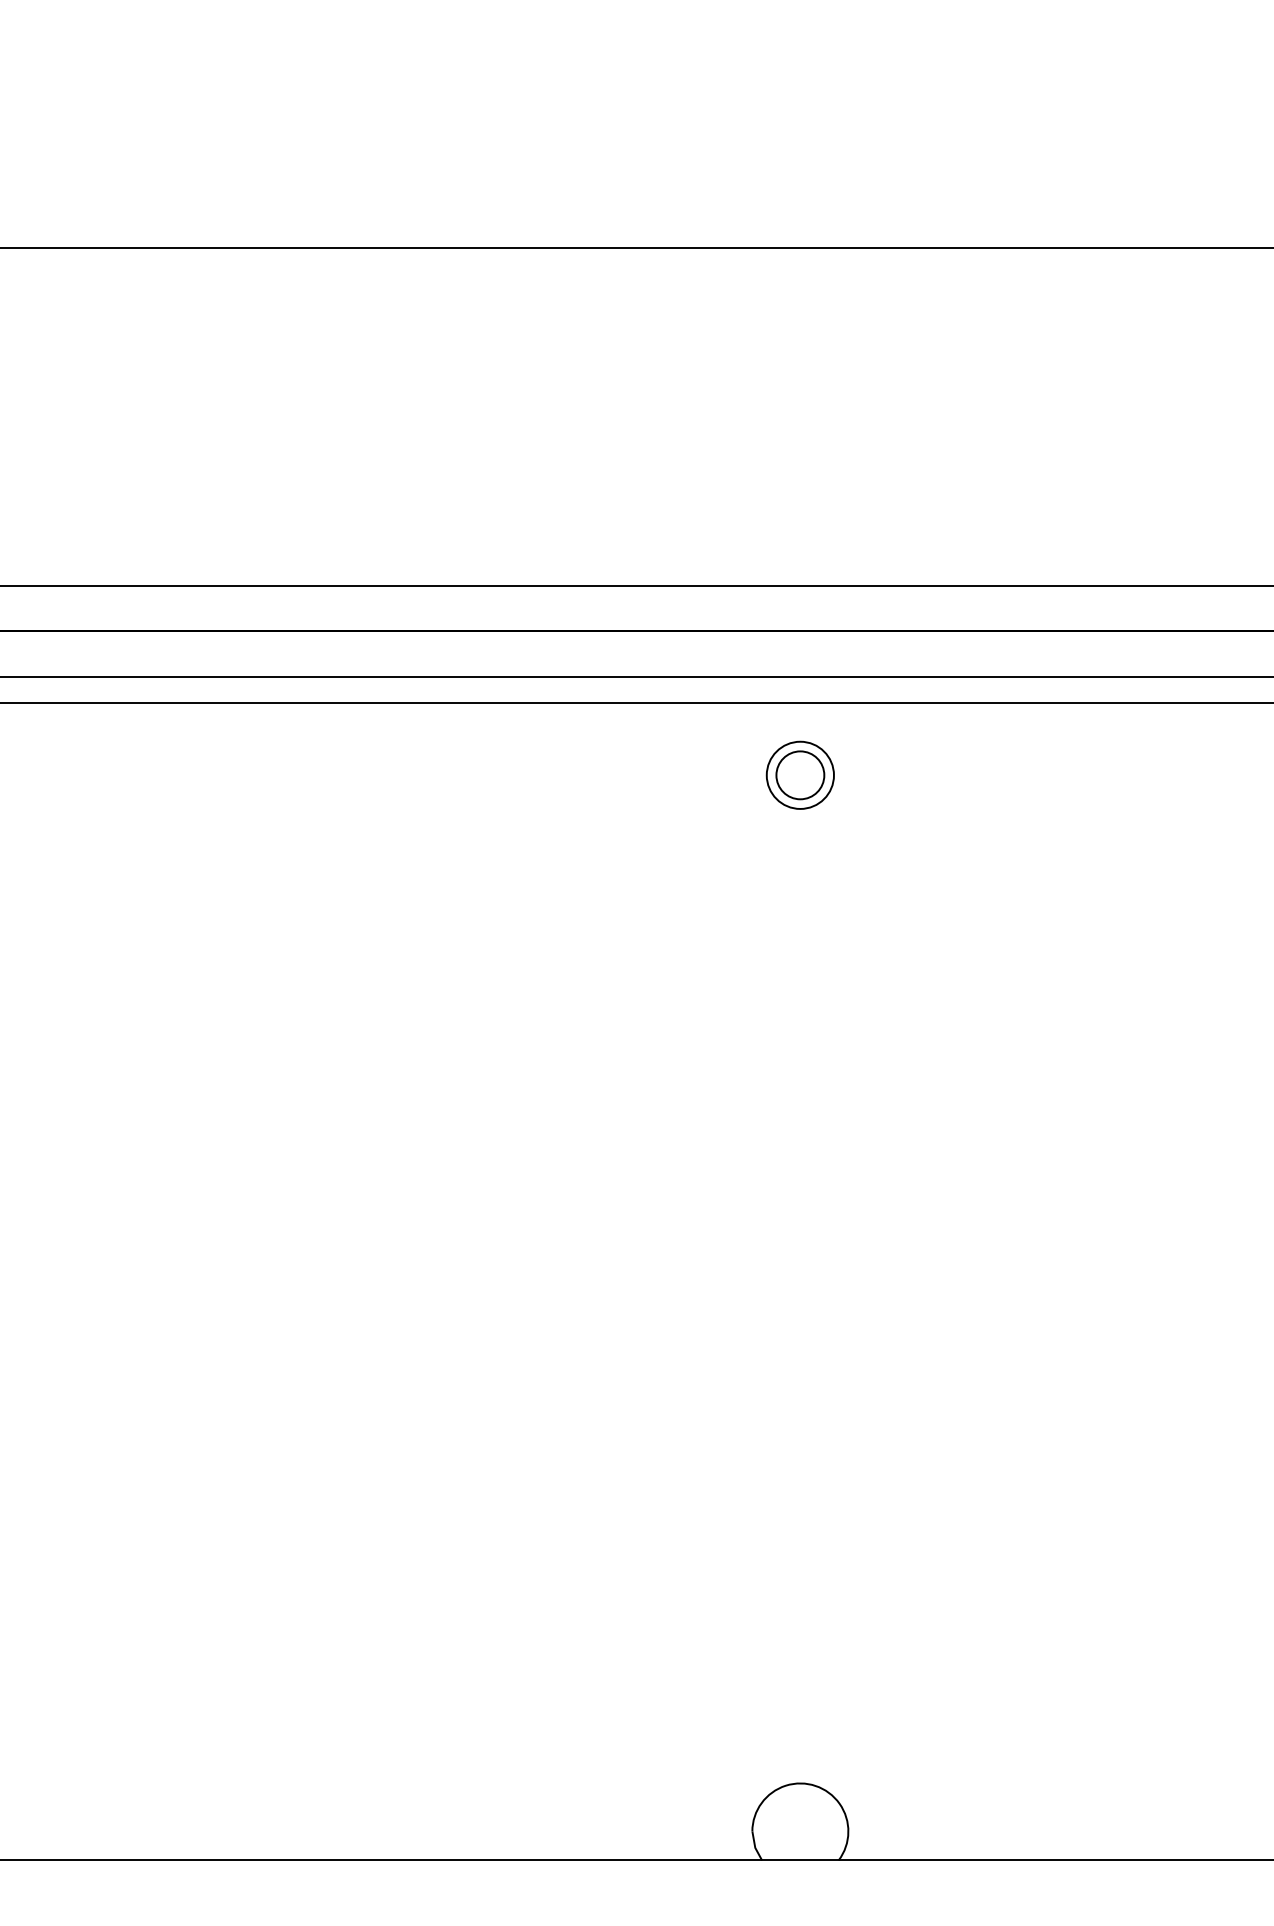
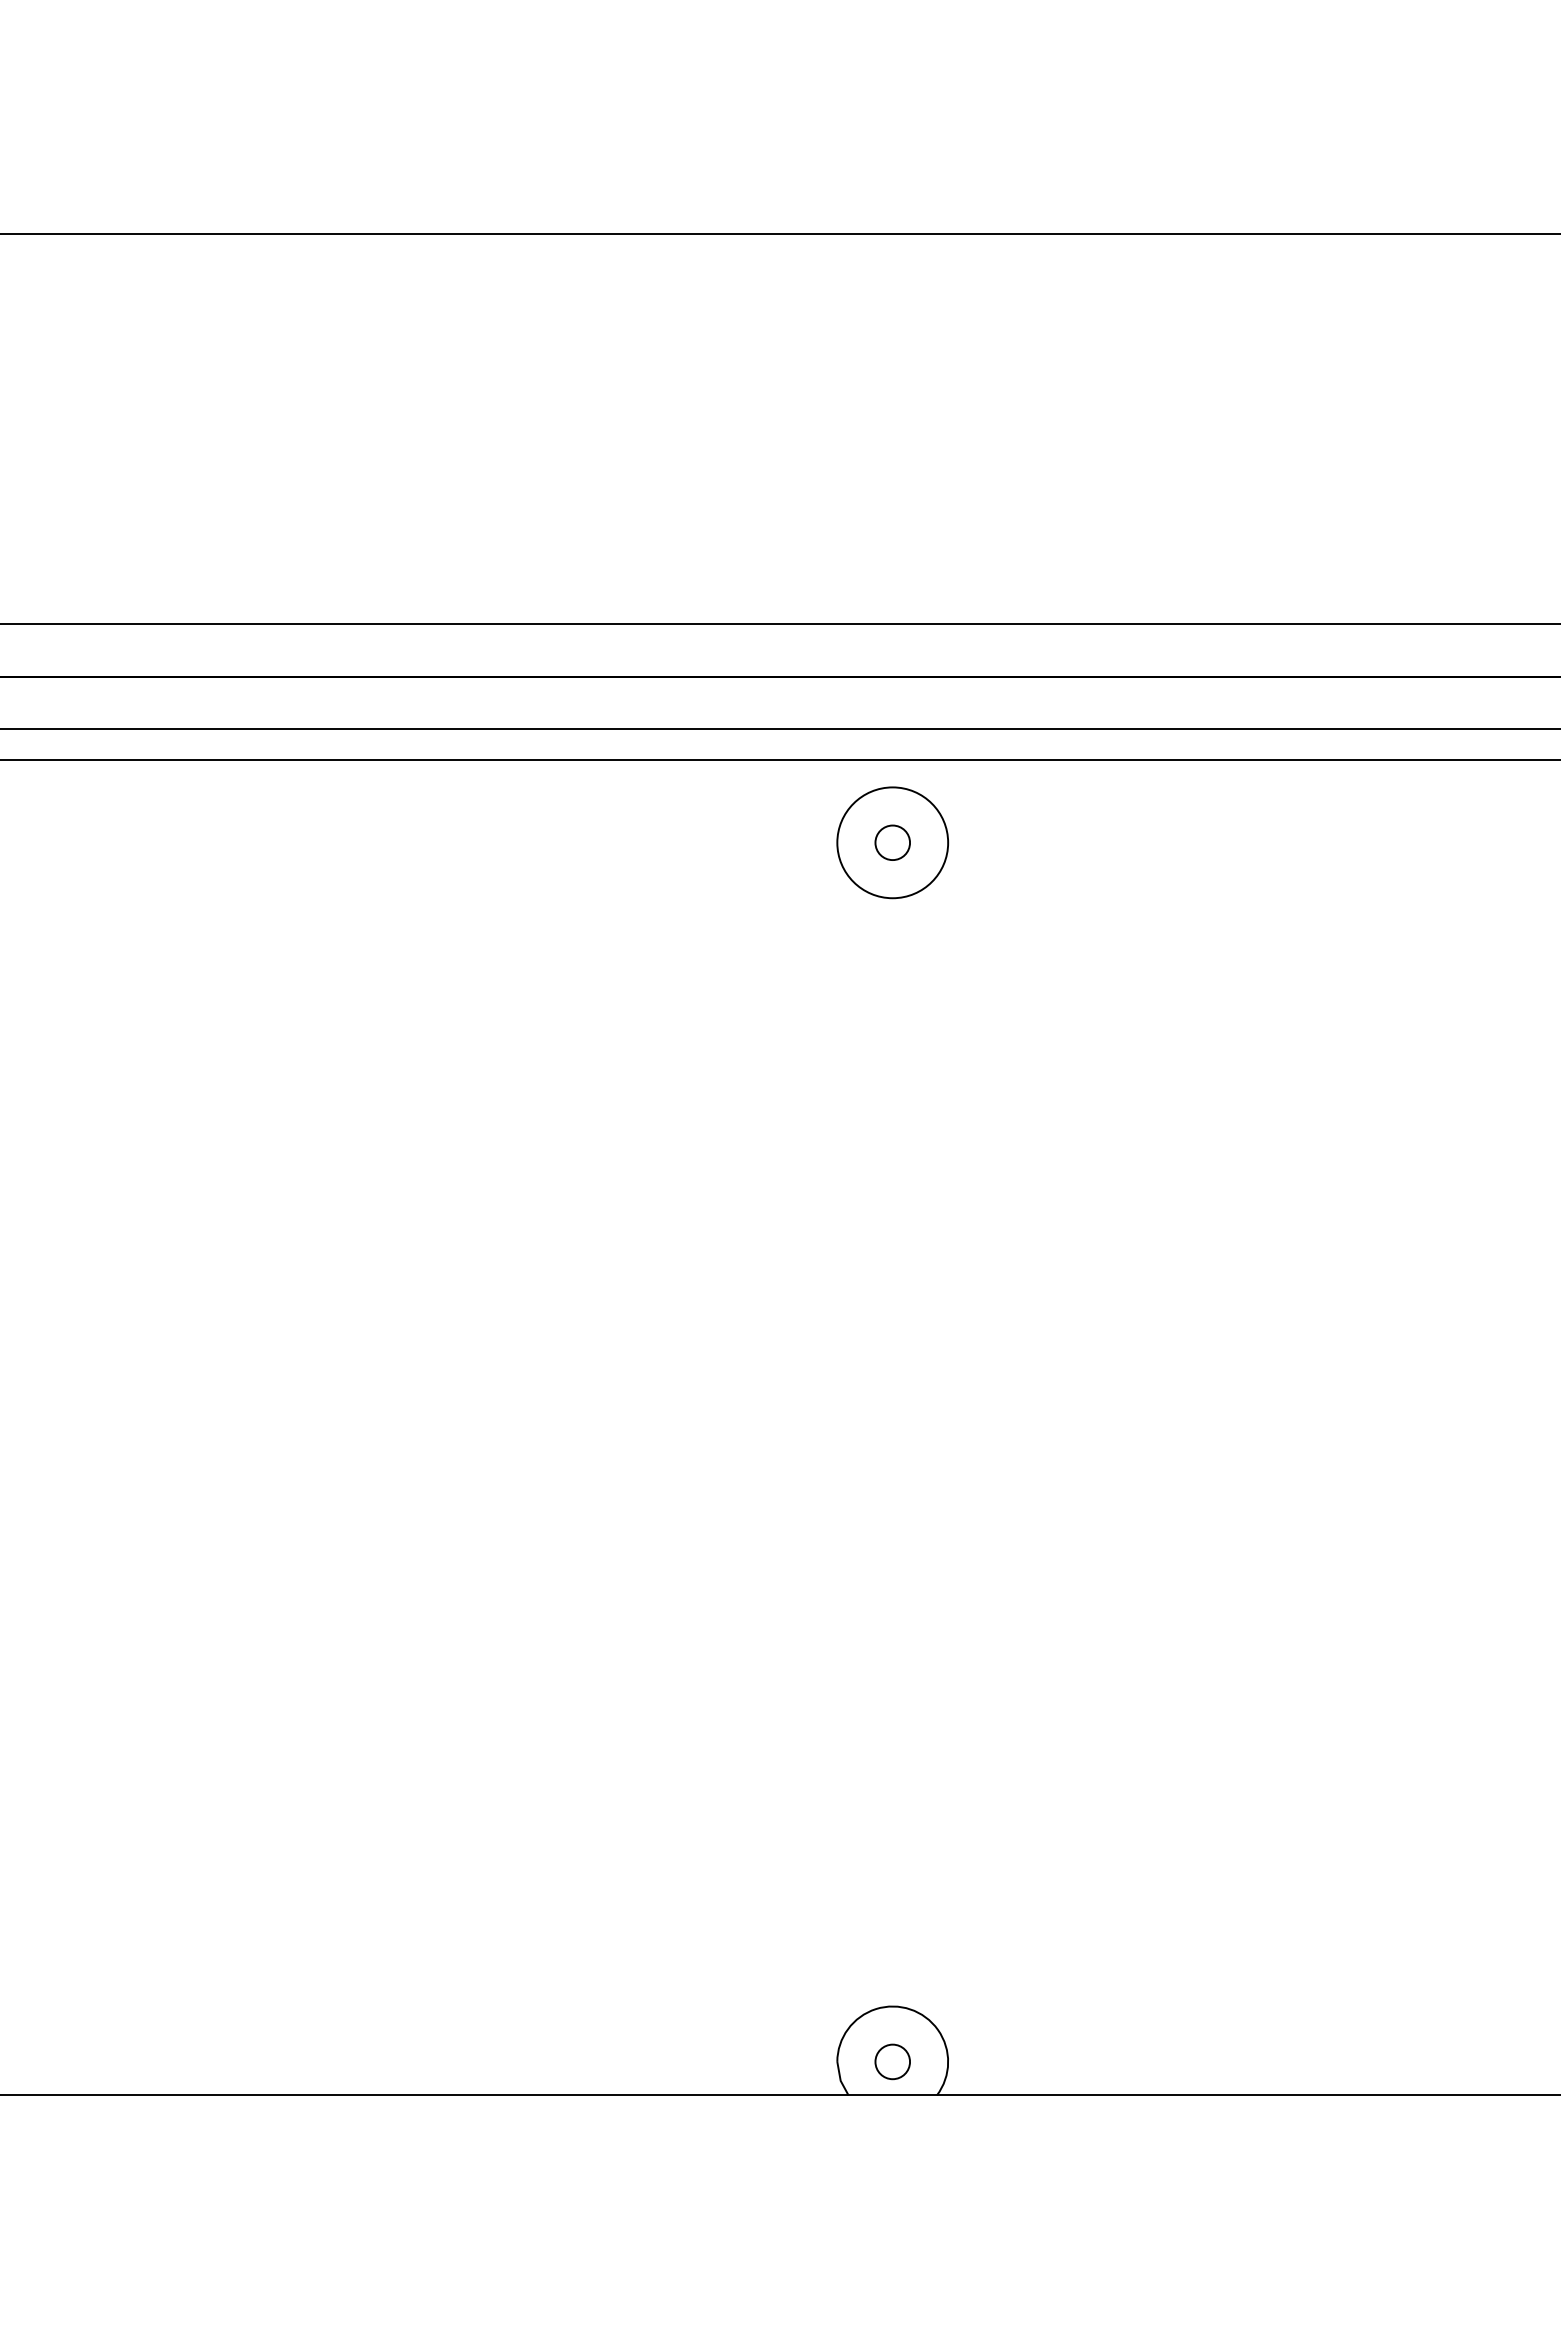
circle: (800, 775) -> (892, 842), size x0.62
circle: (800, 775) -> (892, 842), size x1.43
circle: (800, 1831) -> (892, 2061), added

